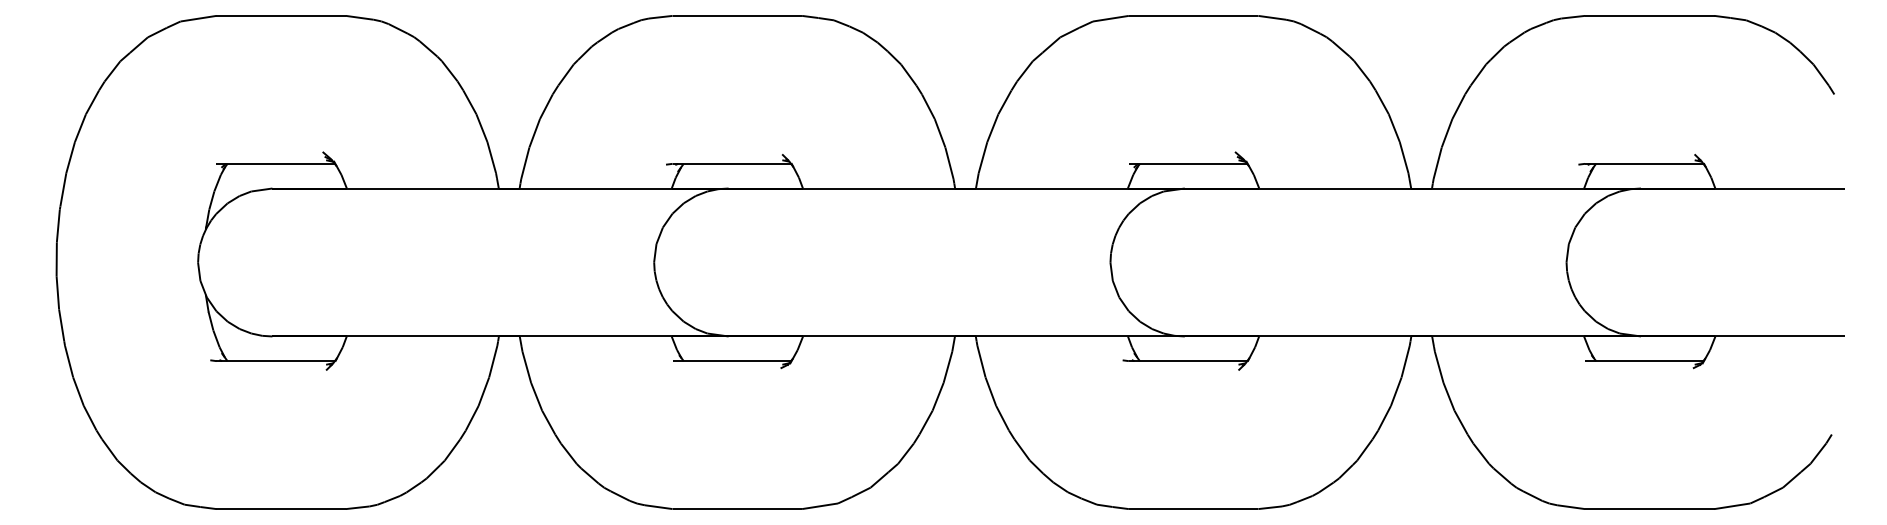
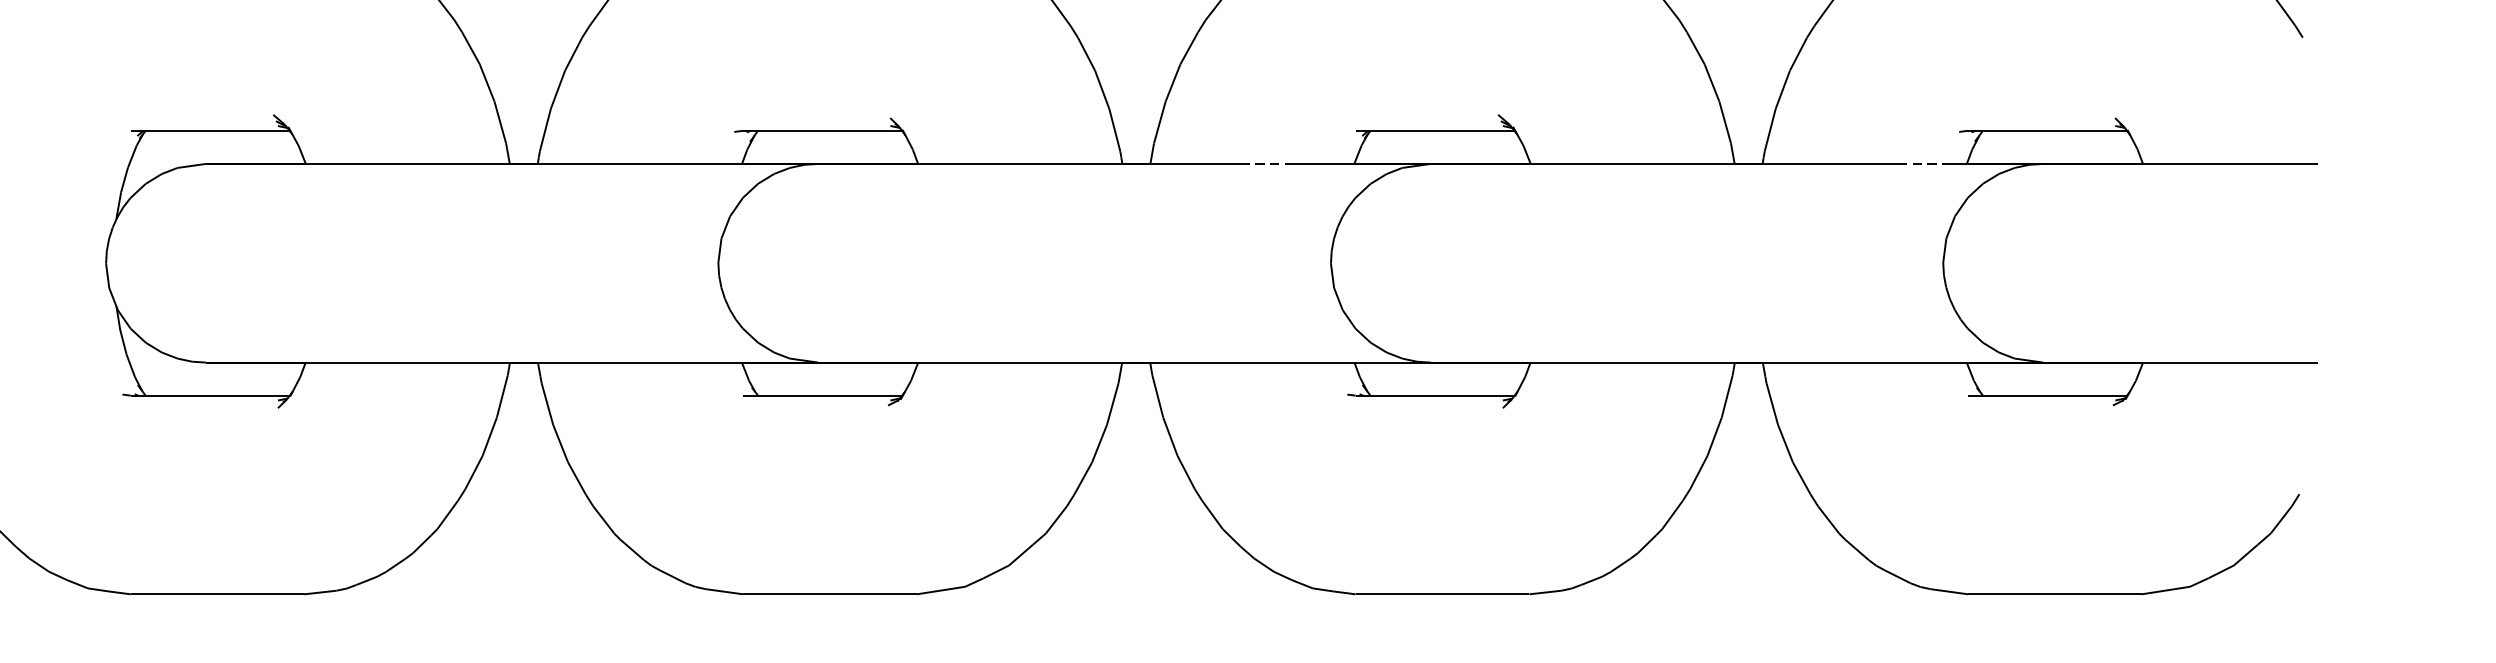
line: (1062, 188) -> (1266, 163), solid -> dashed
line: (1554, 188) -> (1927, 163), solid -> dashed

